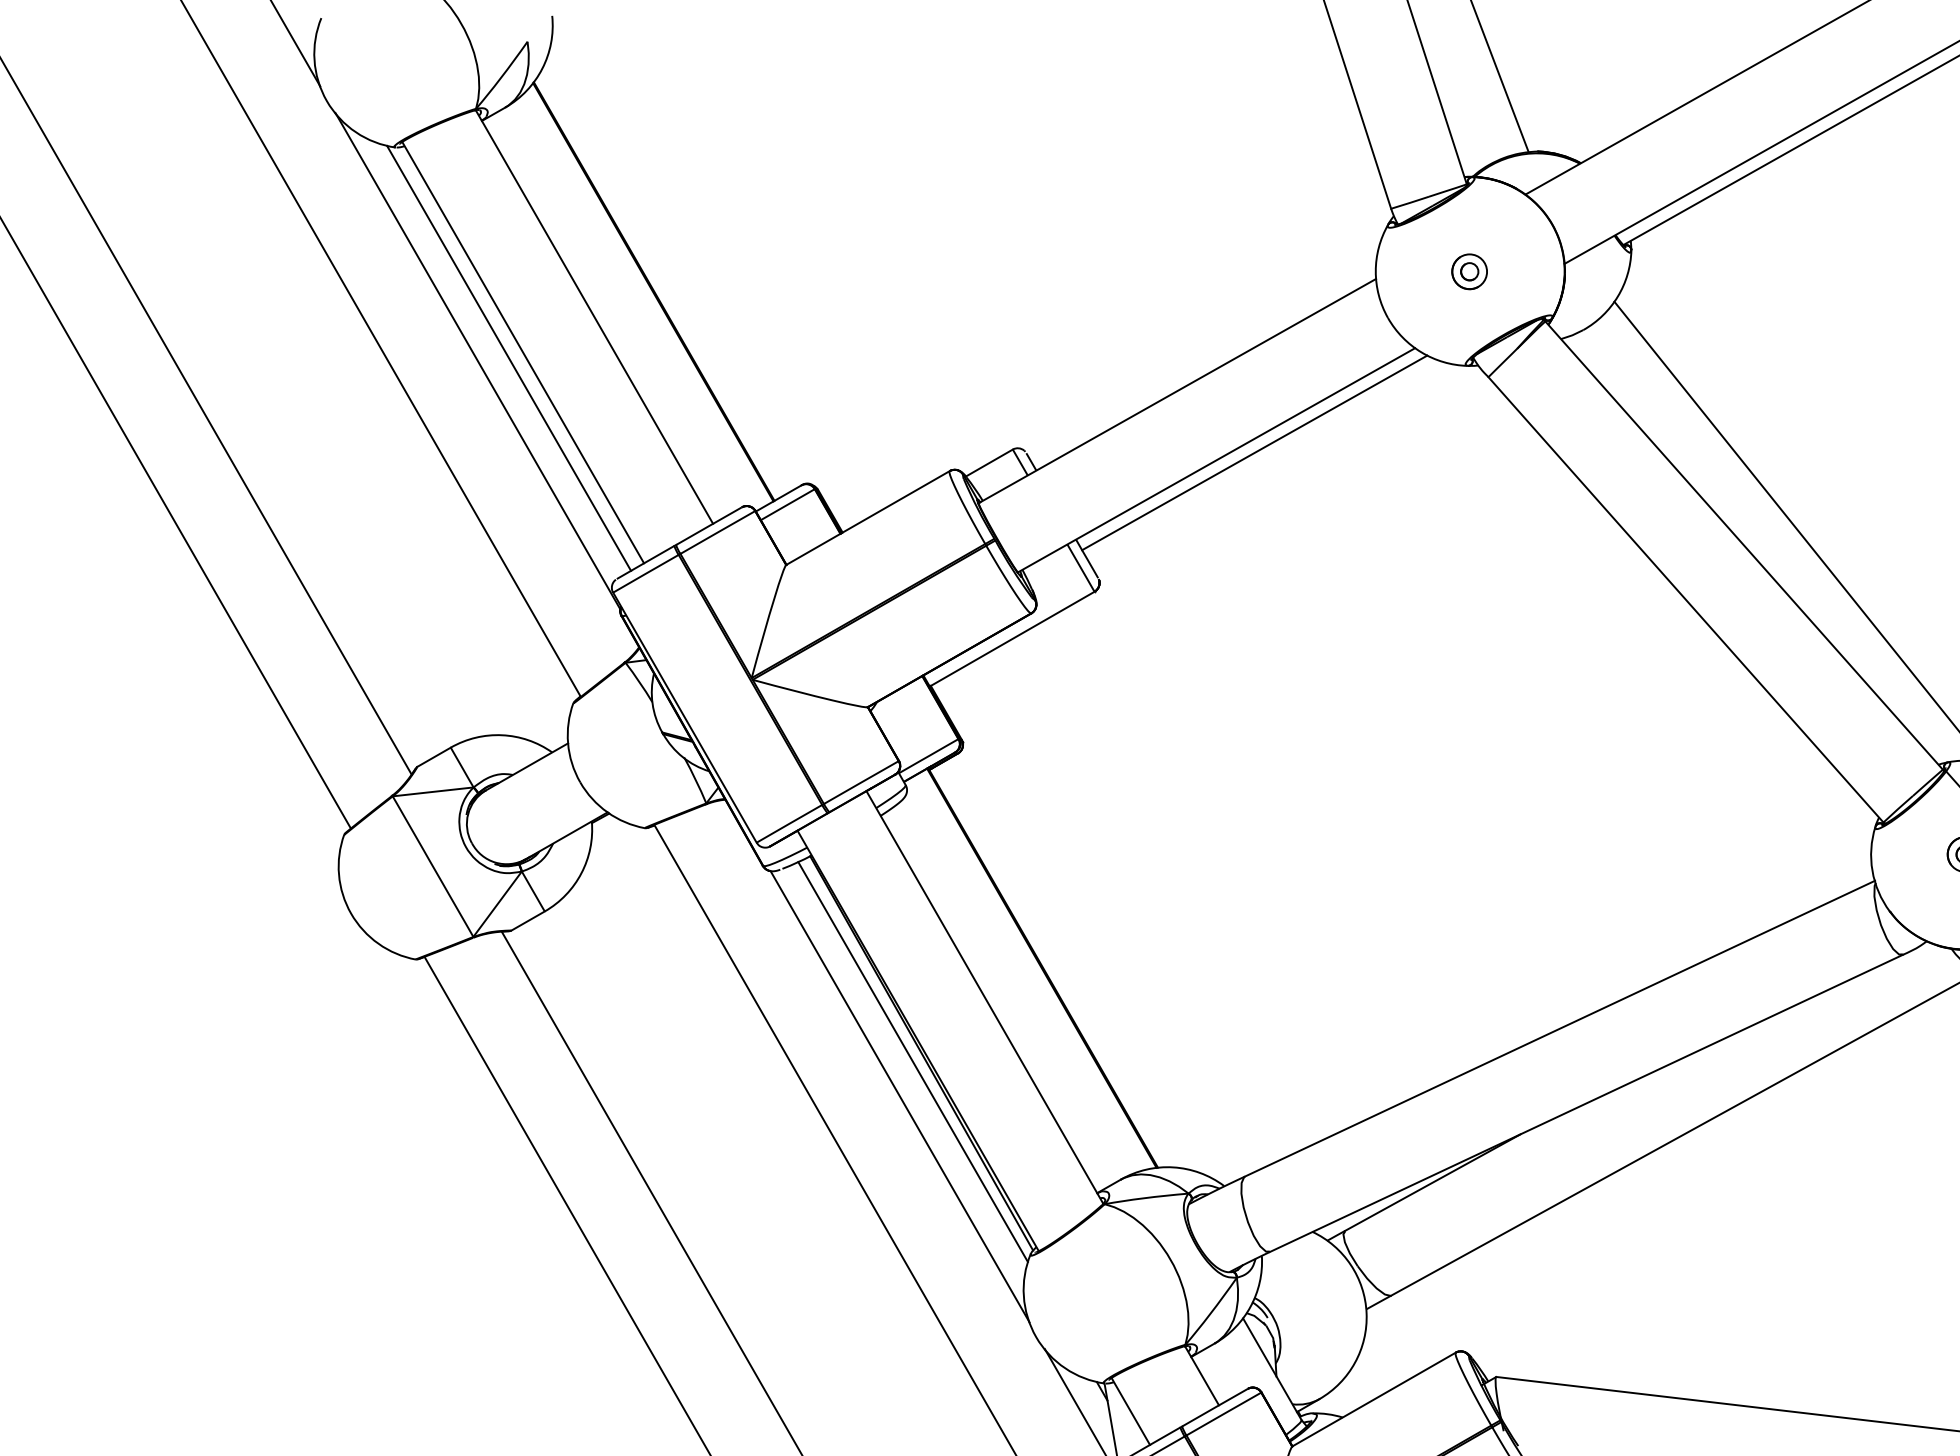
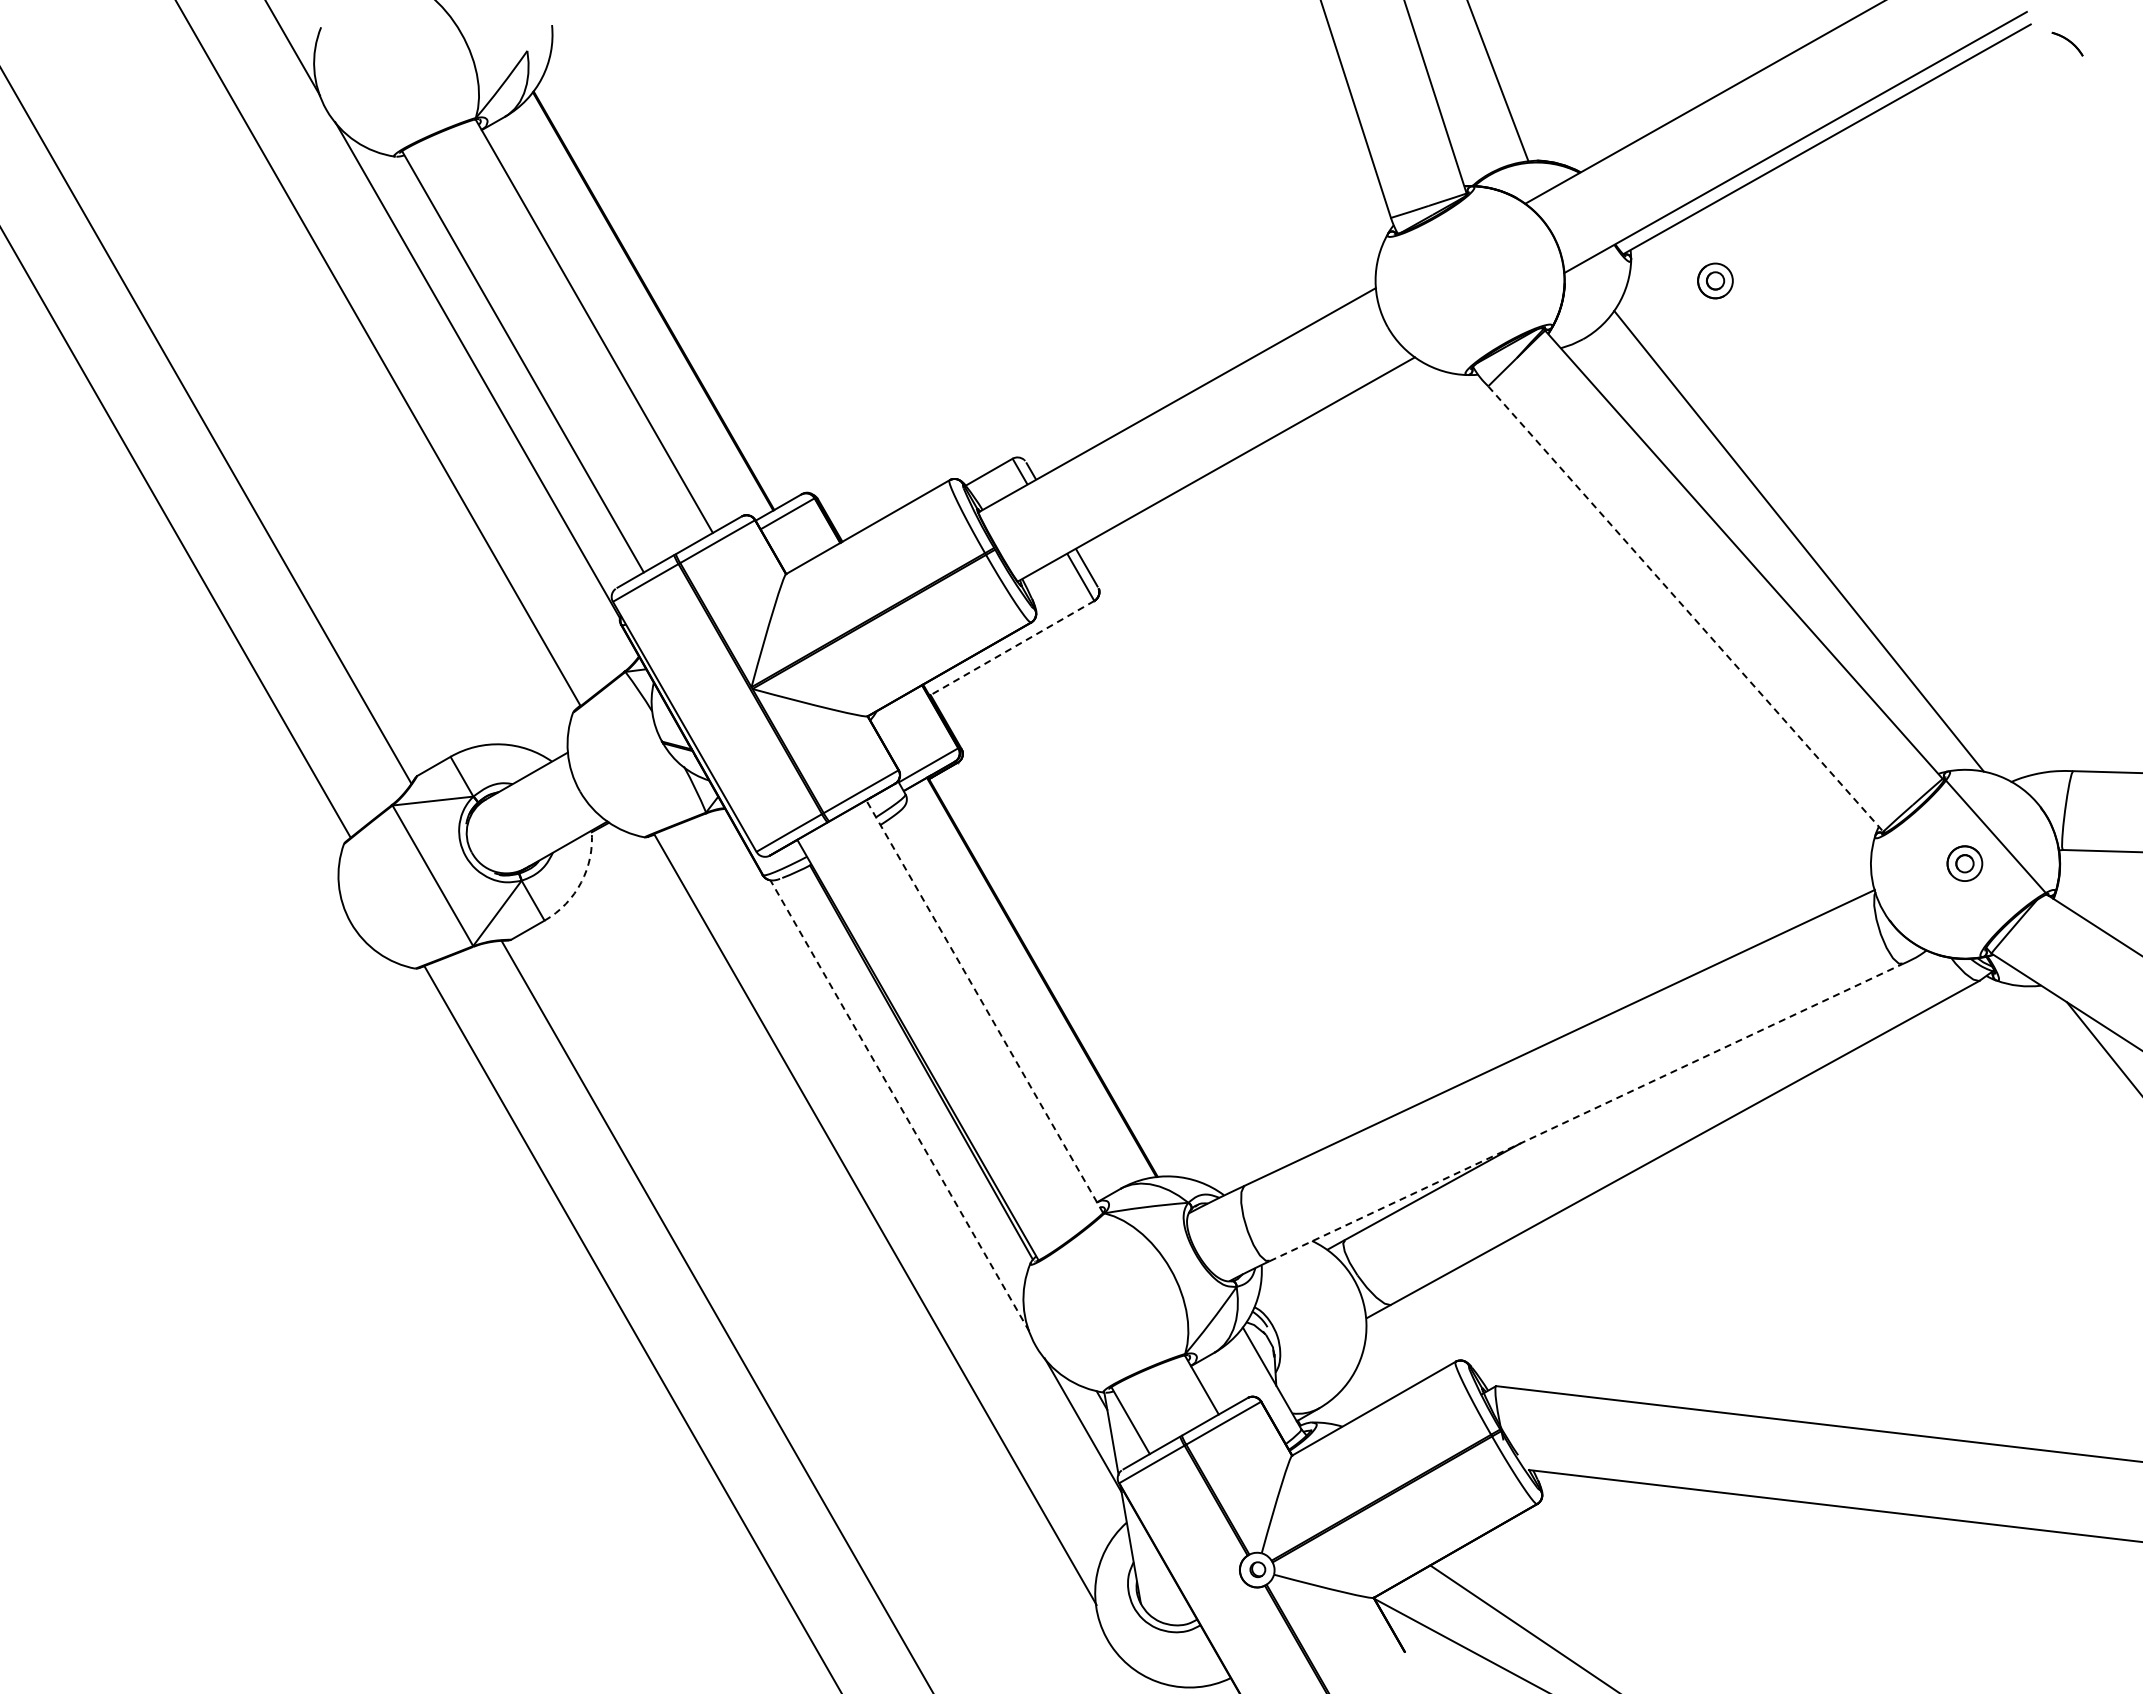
part: (1469, 271) -> (1715, 280), moved
line: (508, 358) -> (508, 367), removed
line: (1254, 452) -> (1254, 461), removed
line: (1685, 600) -> (1685, 609), solid -> dashed
line: (1012, 639) -> (1012, 648), solid -> dashed
arc: (581, 873) -> (581, 882), solid -> dashed
line: (984, 997) -> (984, 1006), solid -> dashed
line: (912, 1062) -> (912, 1071), removed
line: (899, 1096) -> (899, 1105), solid -> dashed
line: (1586, 1103) -> (1586, 1112), solid -> dashed

